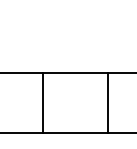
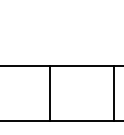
line: (42, 102) -> (50, 92), moved
line: (107, 102) -> (114, 92), moved

